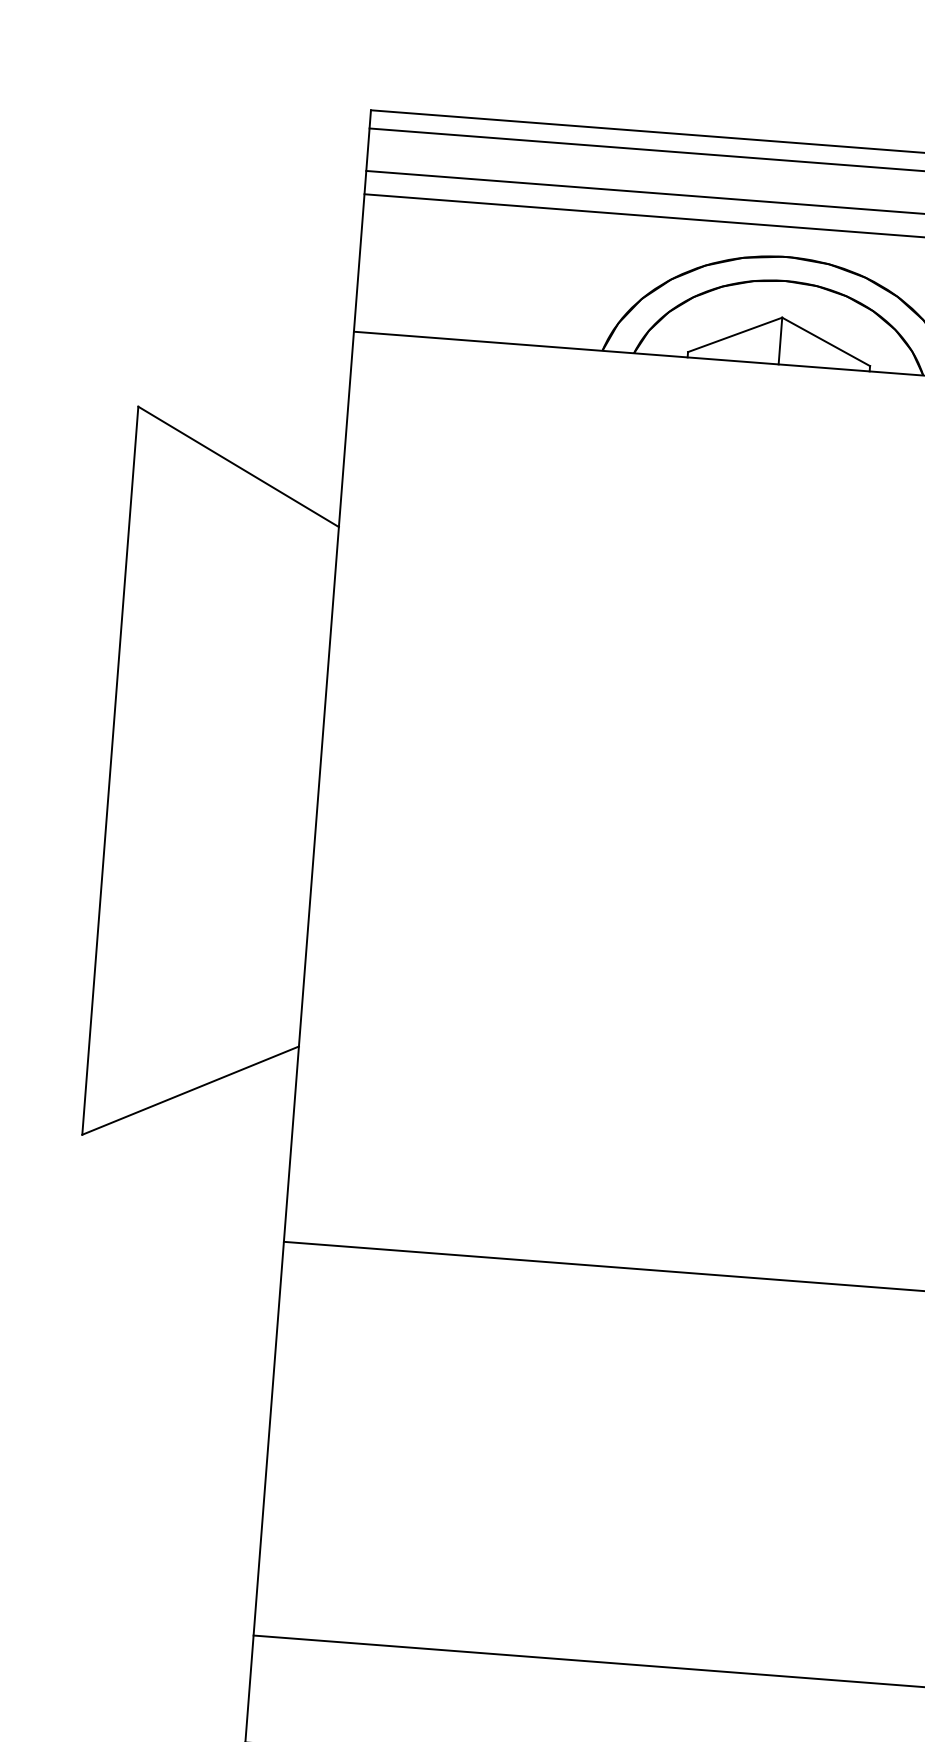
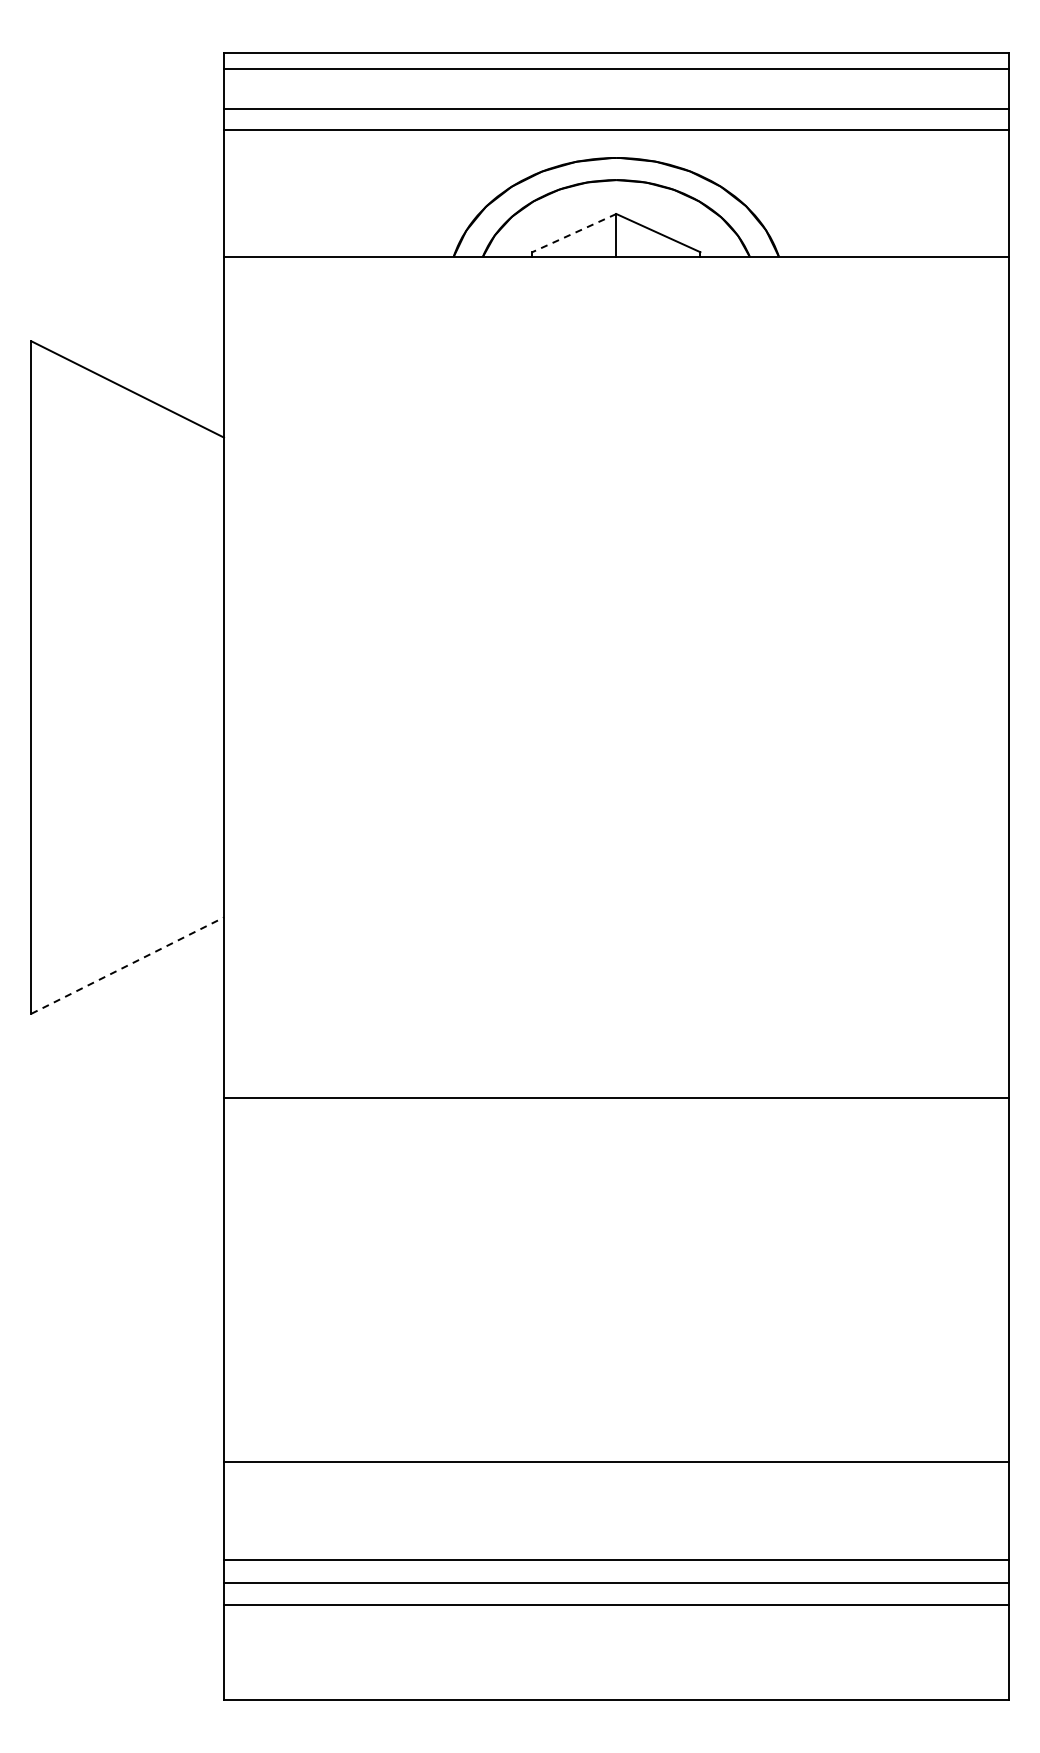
line: (734, 335) -> (573, 233), solid -> dashed
line: (190, 1090) -> (127, 965), solid -> dashed

